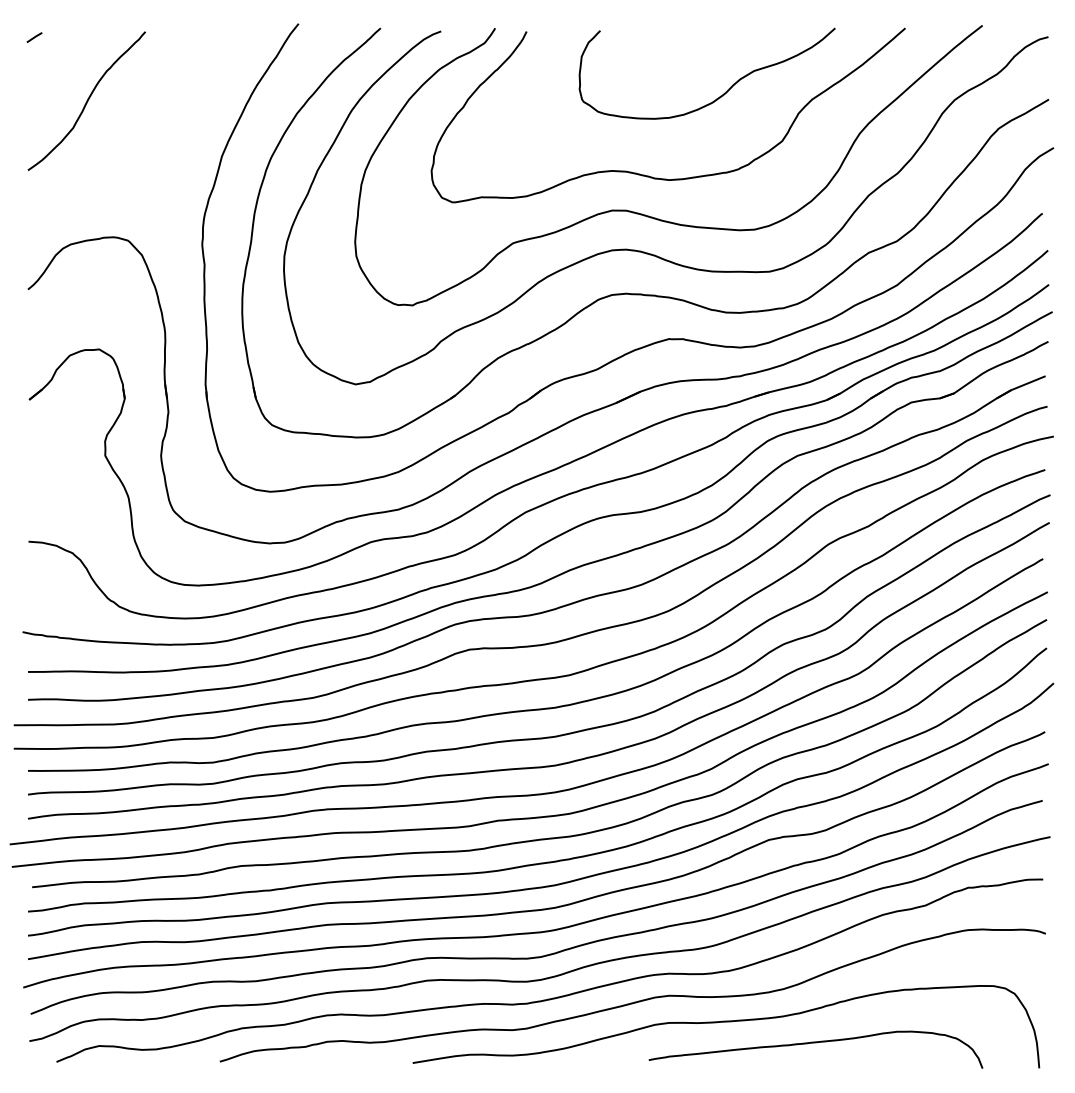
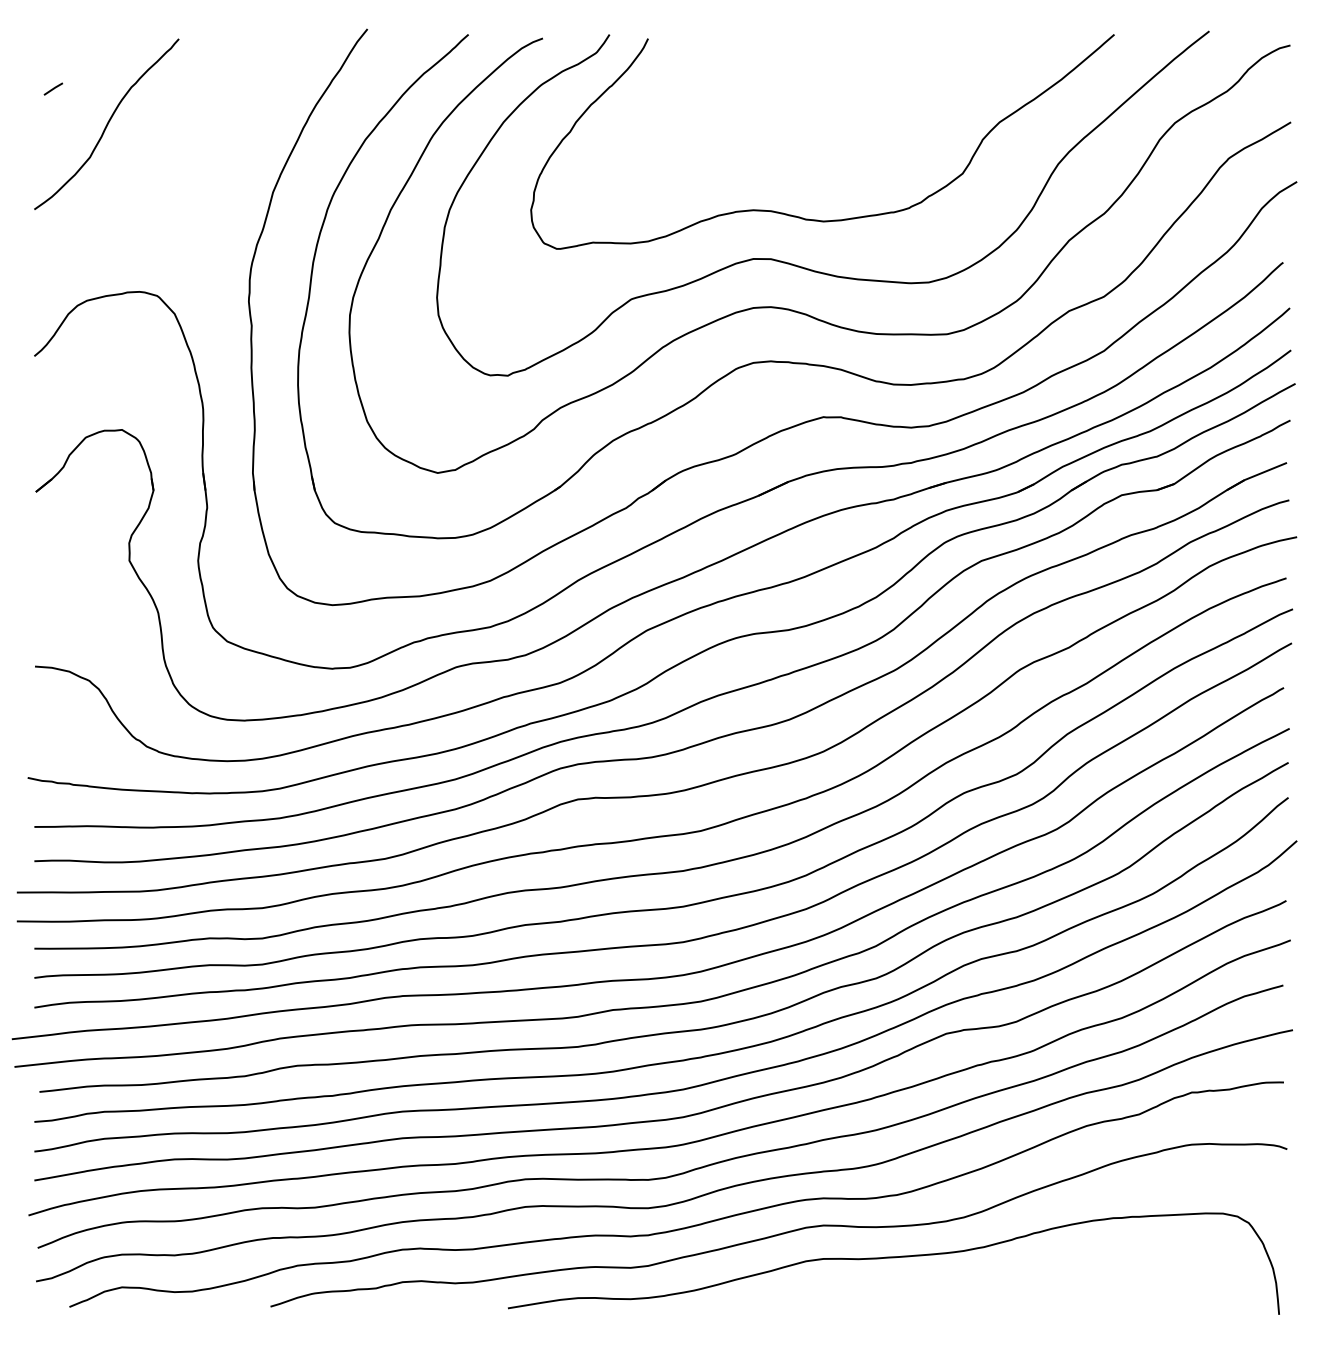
line: (34, 37) -> (53, 88), moved
curve: (721, 94) -> (888, 116), removed
curve: (816, 1042) -> (1004, 1283), removed

